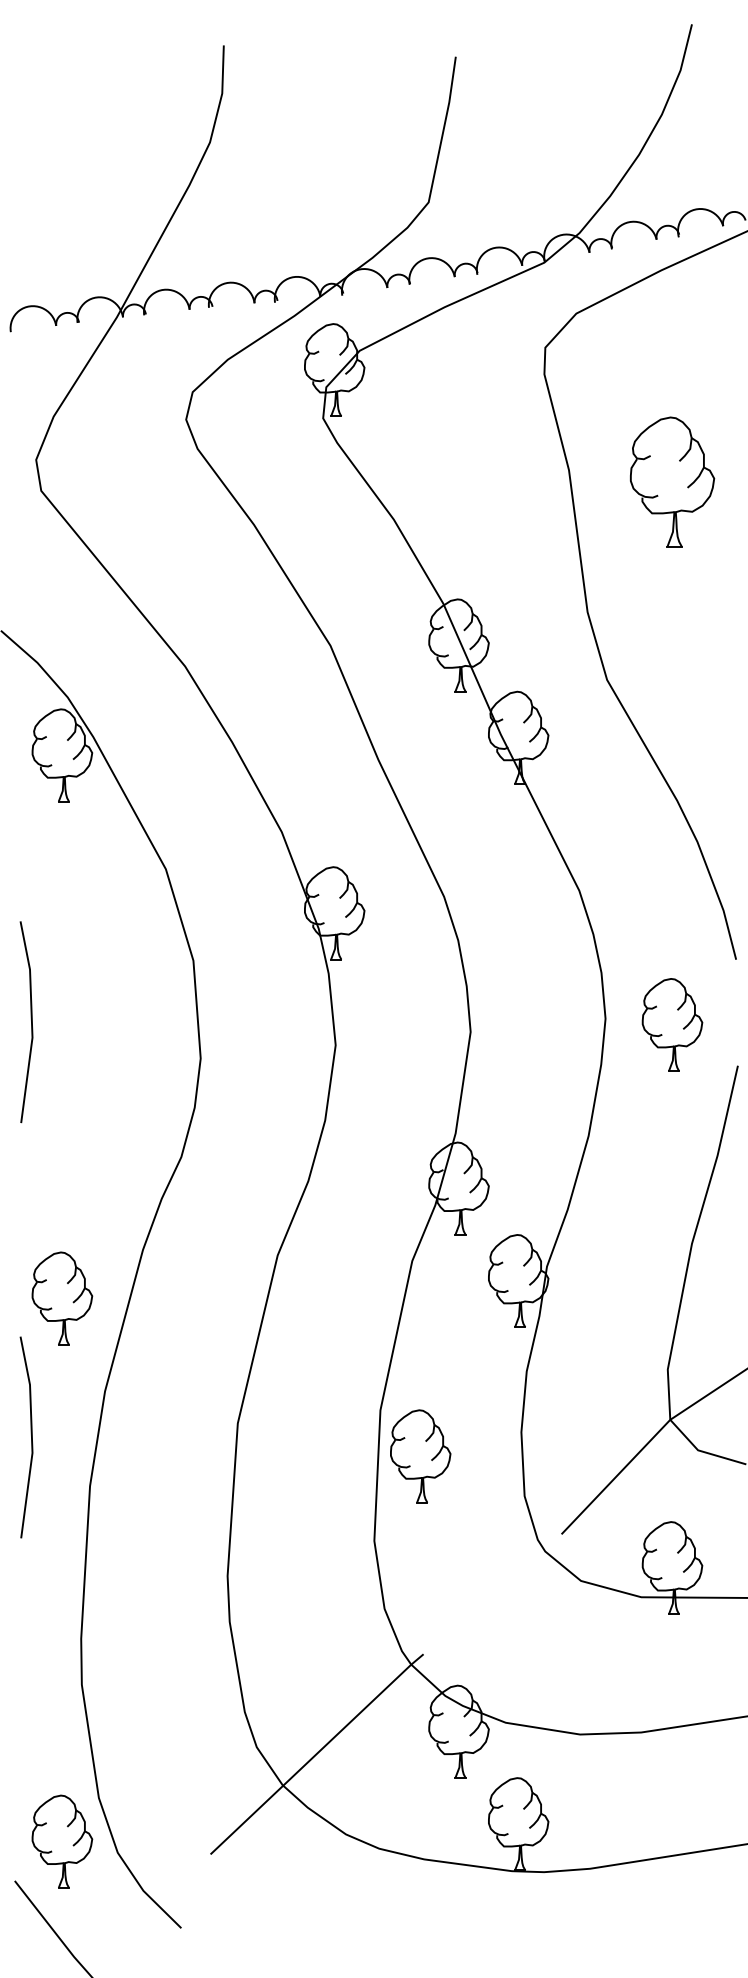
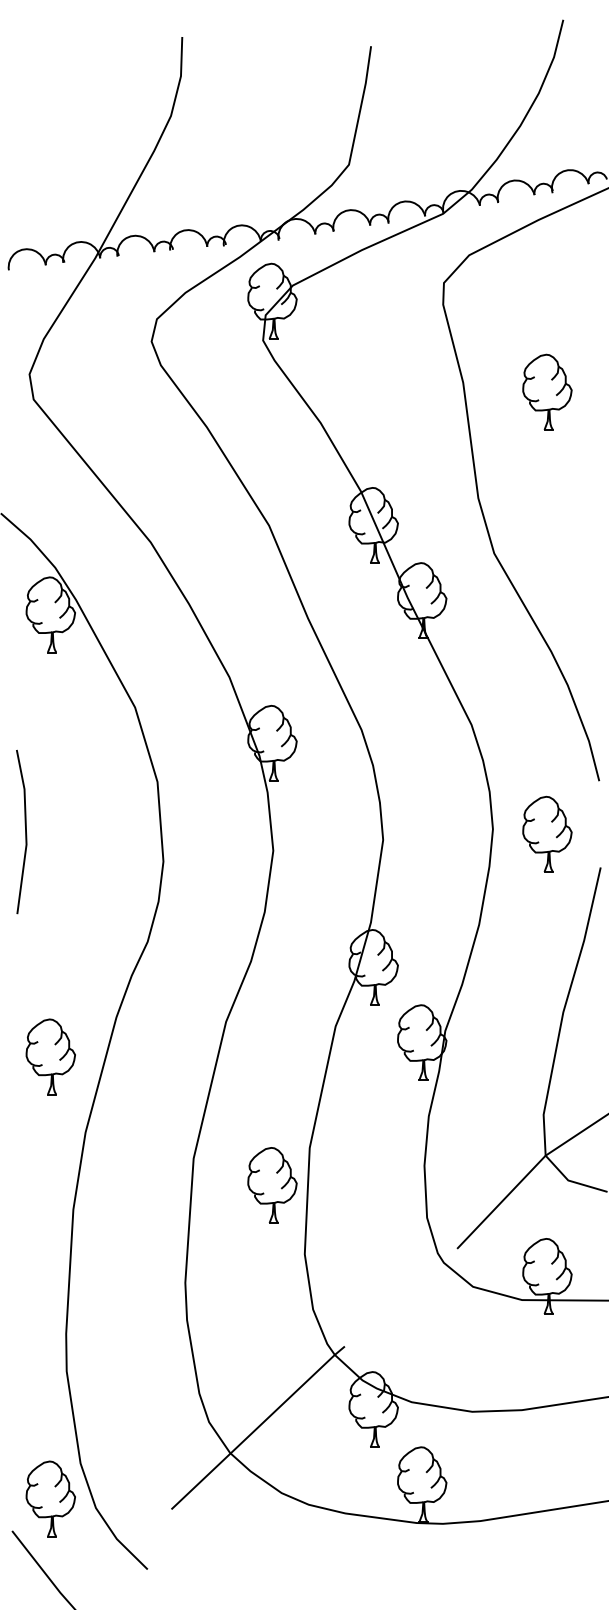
part: (672, 480) -> (547, 391), size x0.71
line: (31, 1436) -> (25, 1169), removed
part: (420, 1456) -> (272, 1185), moved

